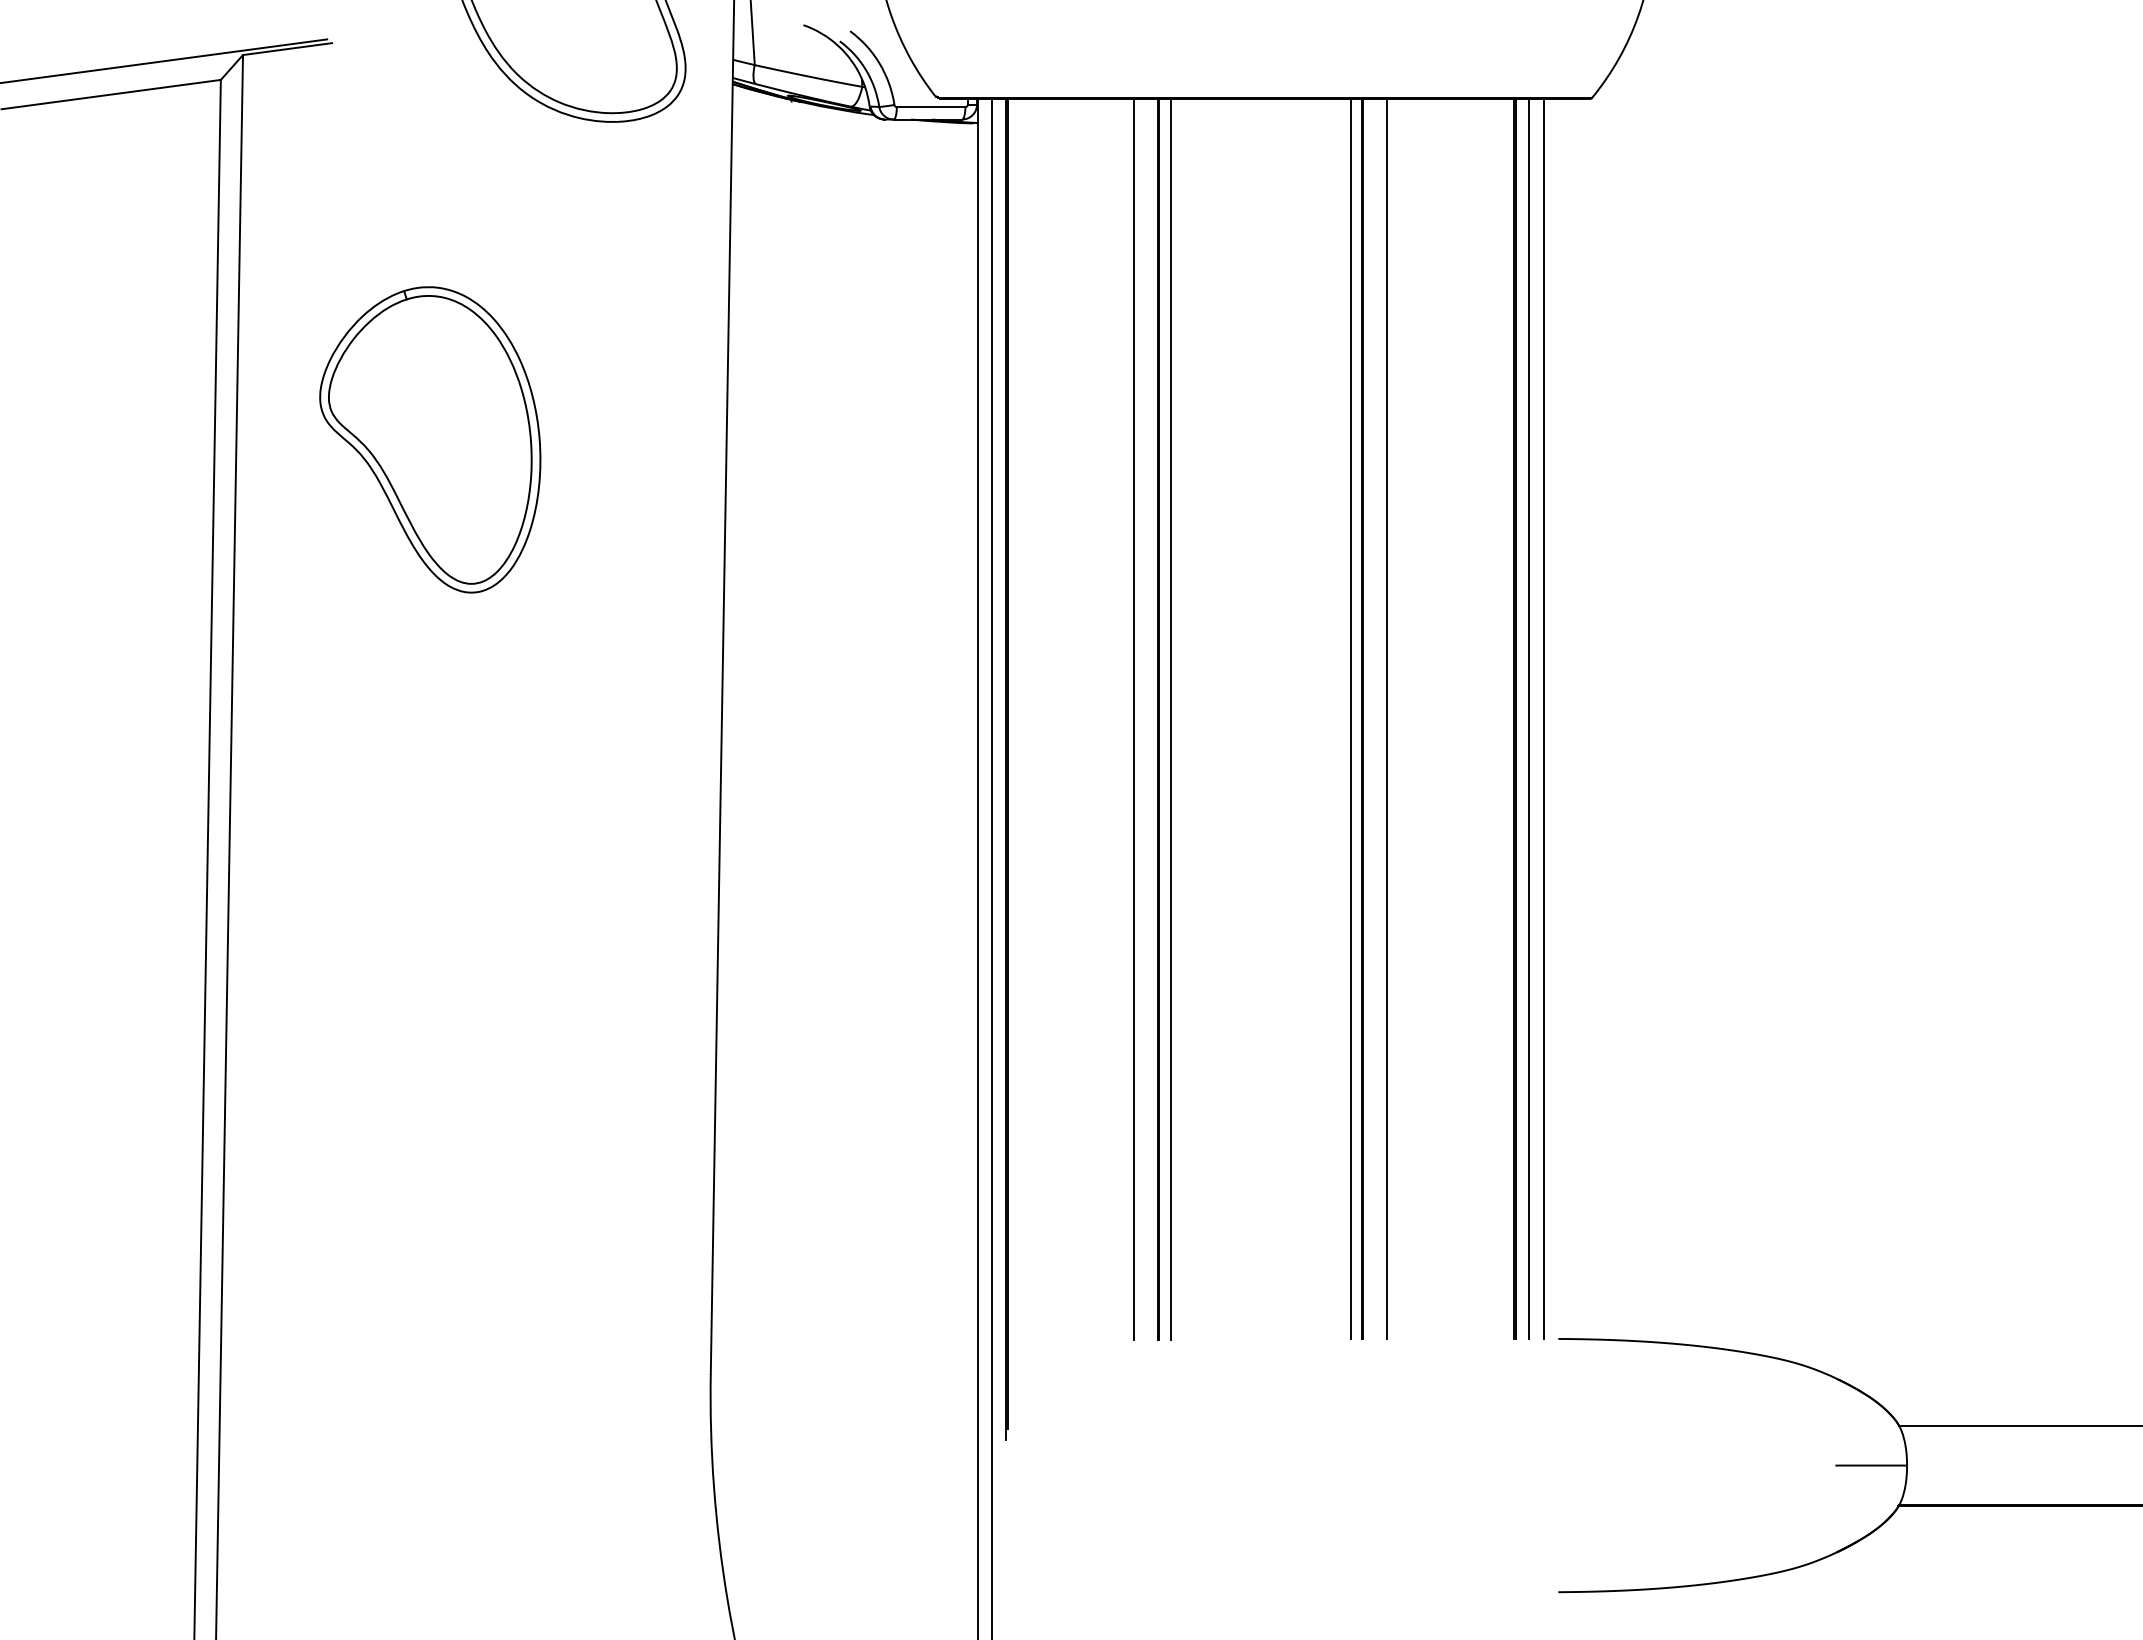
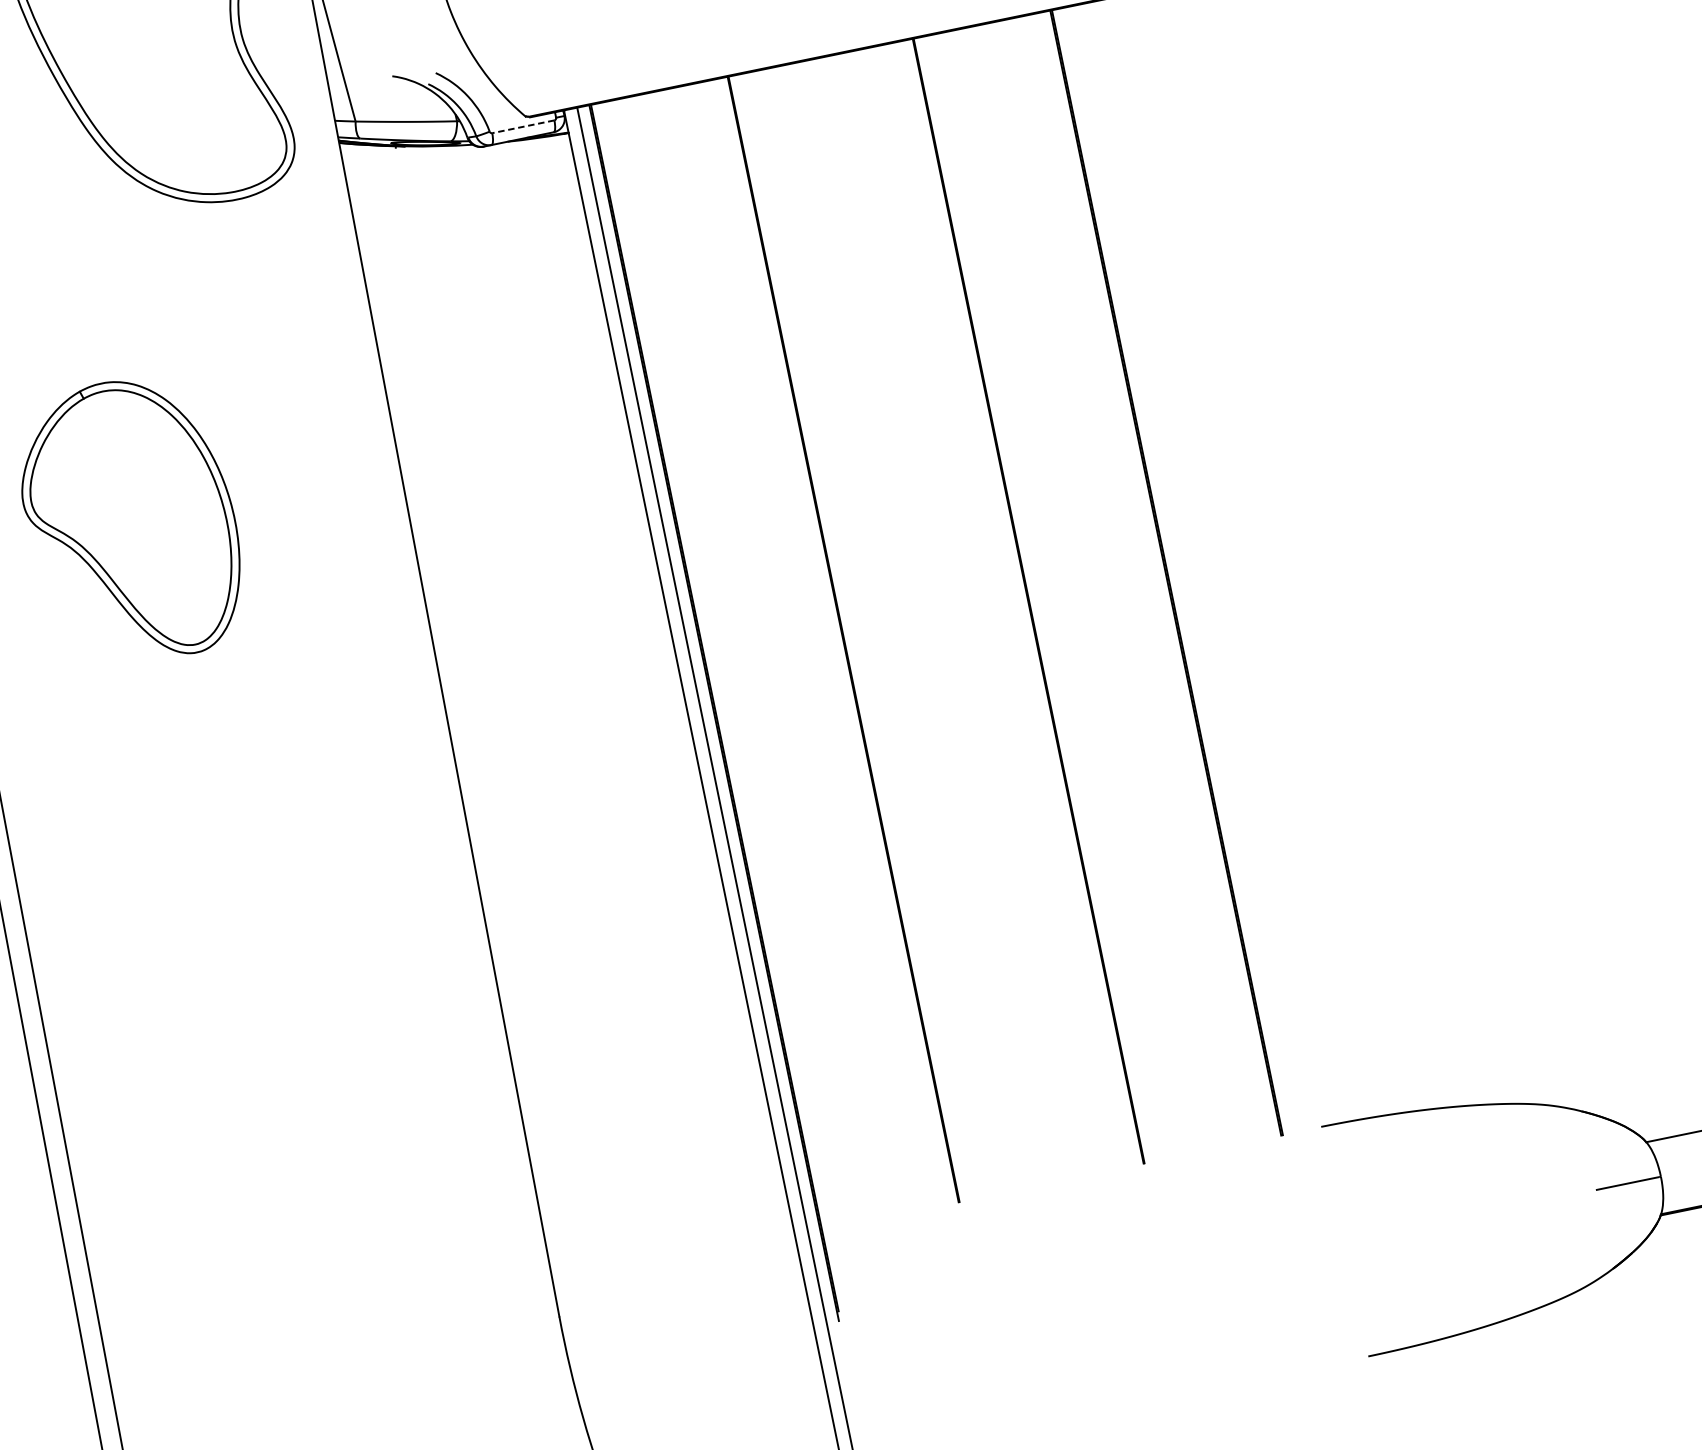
line: (930, 107) -> (522, 127), solid -> dashed
line: (1171, 718) -> (855, 636), removed
line: (1350, 718) -> (1017, 603), removed
line: (1387, 718) -> (1050, 596), removed
line: (1529, 718) -> (1179, 569), removed
line: (1543, 718) -> (1192, 567), removed
line: (1134, 719) -> (821, 644), removed

